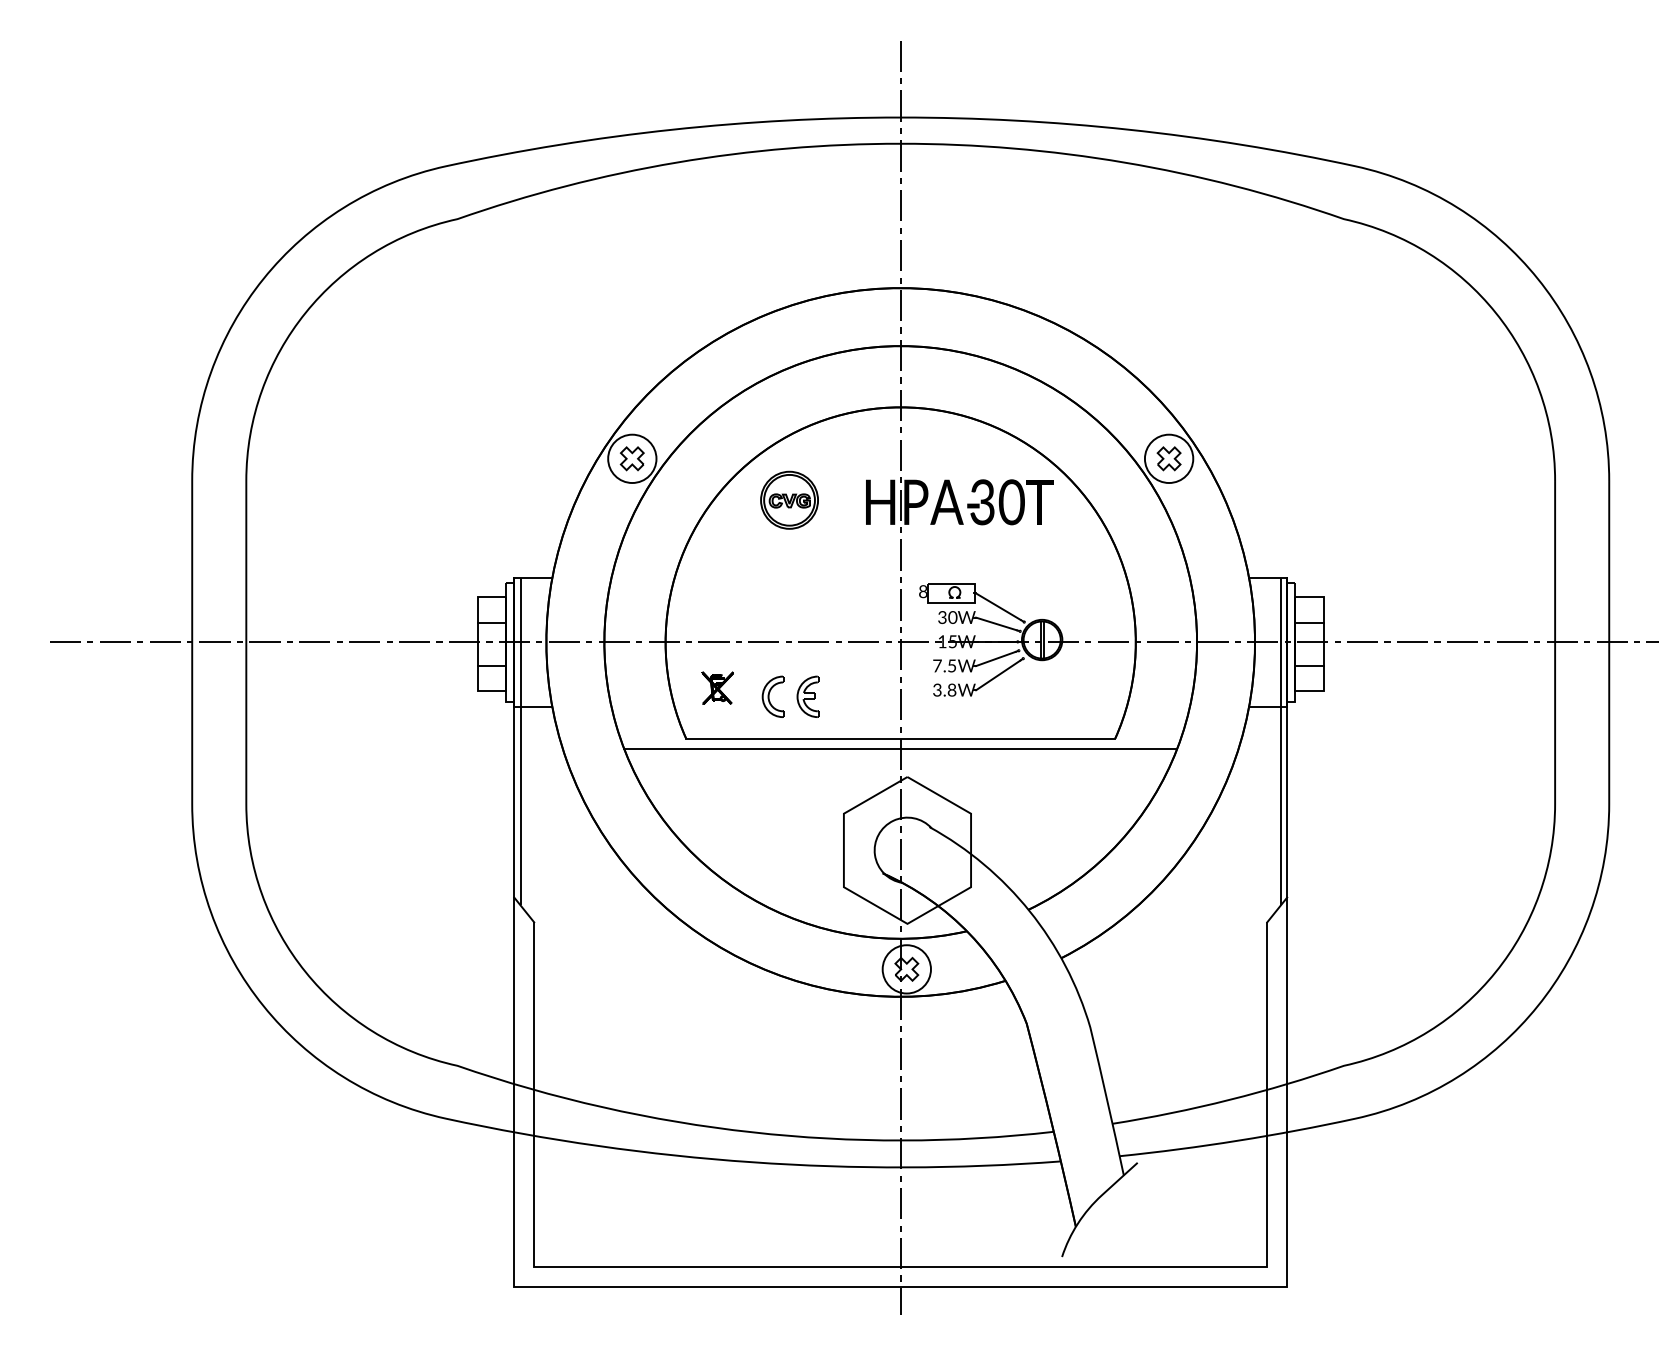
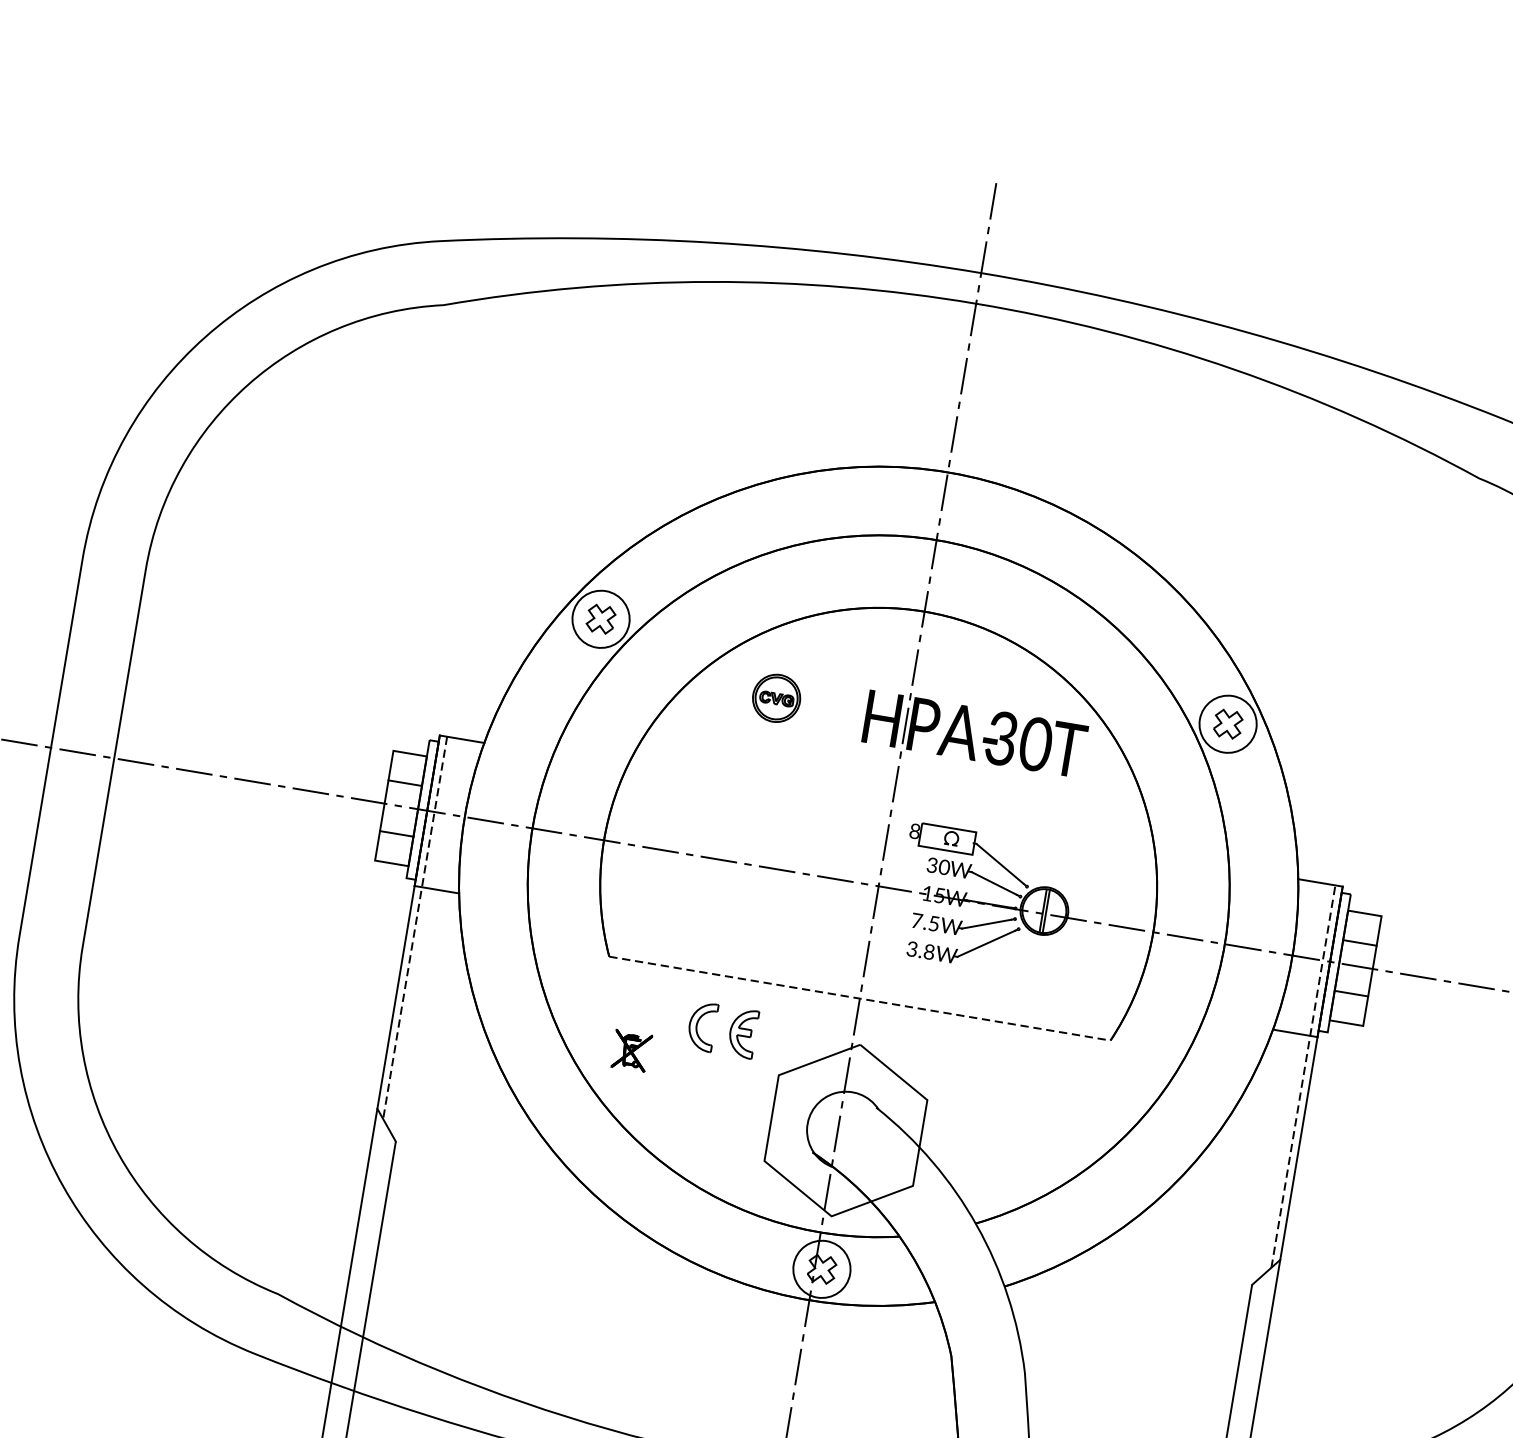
part: (789, 499) -> (776, 697), size x0.7
part: (717, 687) -> (631, 1050), moved
part: (790, 696) -> (722, 1029), moved
line: (900, 738) -> (859, 998), solid -> dashed
line: (520, 741) -> (415, 927), solid -> dashed
line: (1280, 741) -> (1302, 1076), solid -> dashed
line: (900, 748) -> (857, 1010), removed

